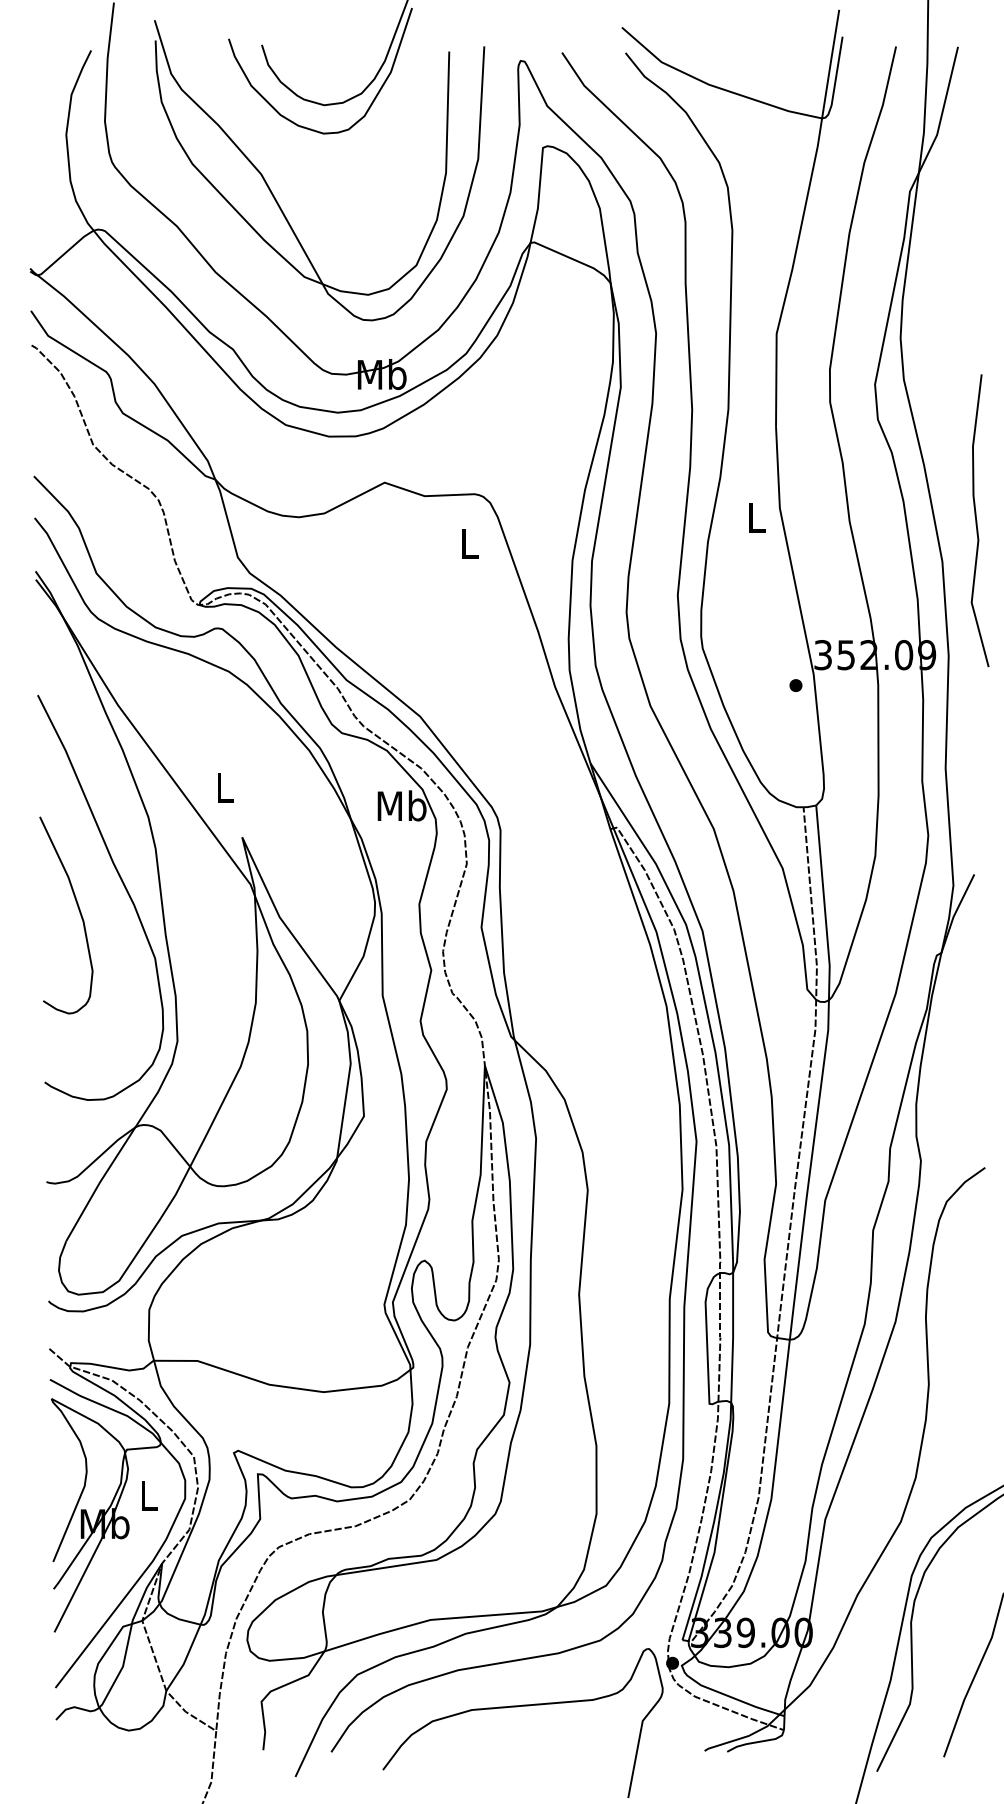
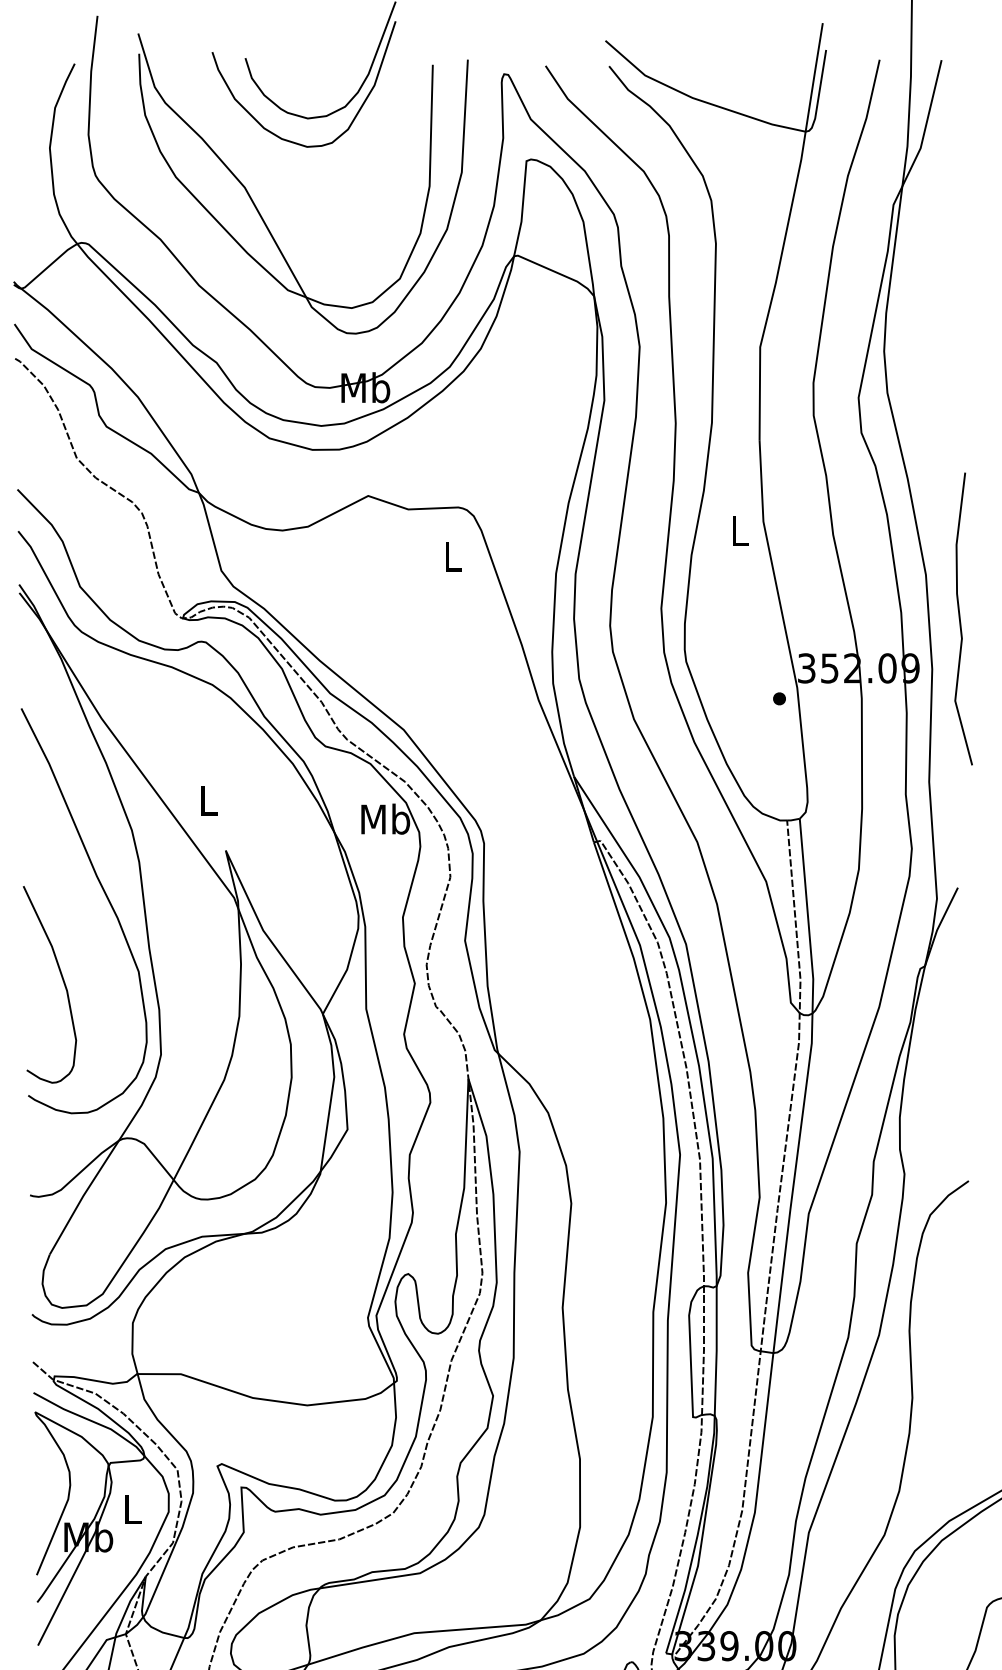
curve: (977, 520) -> (961, 618), moved
curve: (78, 910) -> (62, 979), moved

